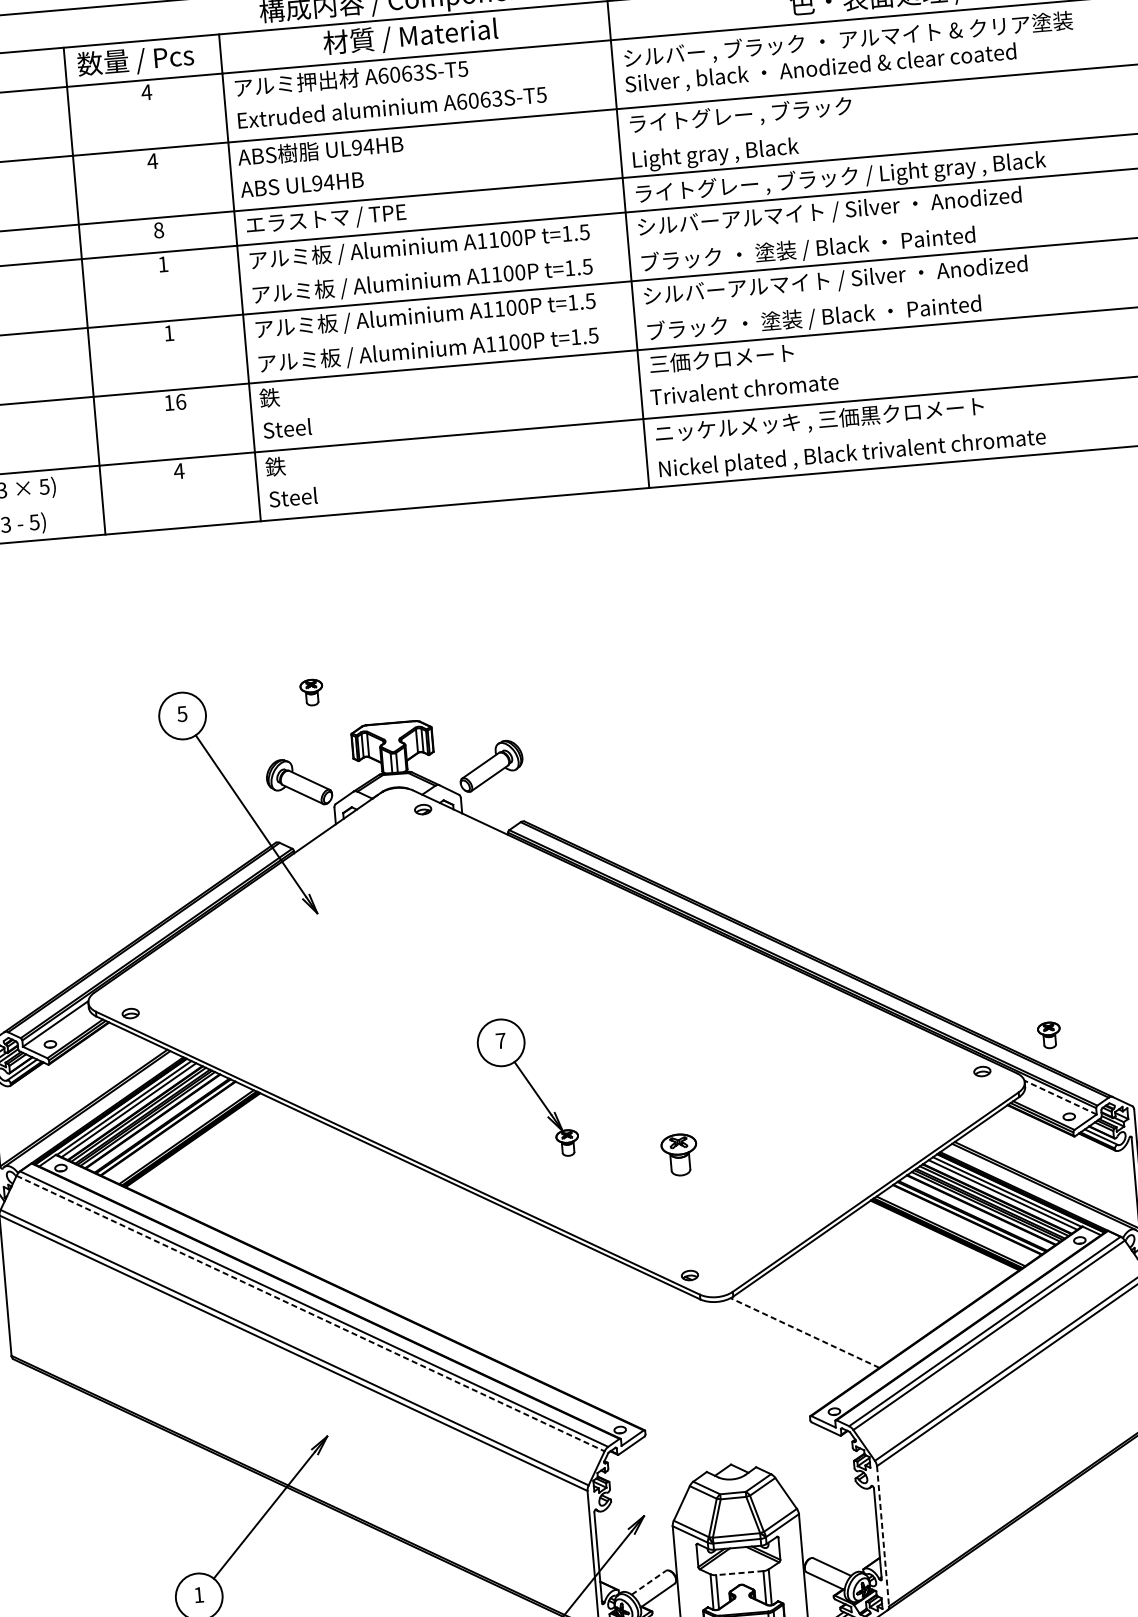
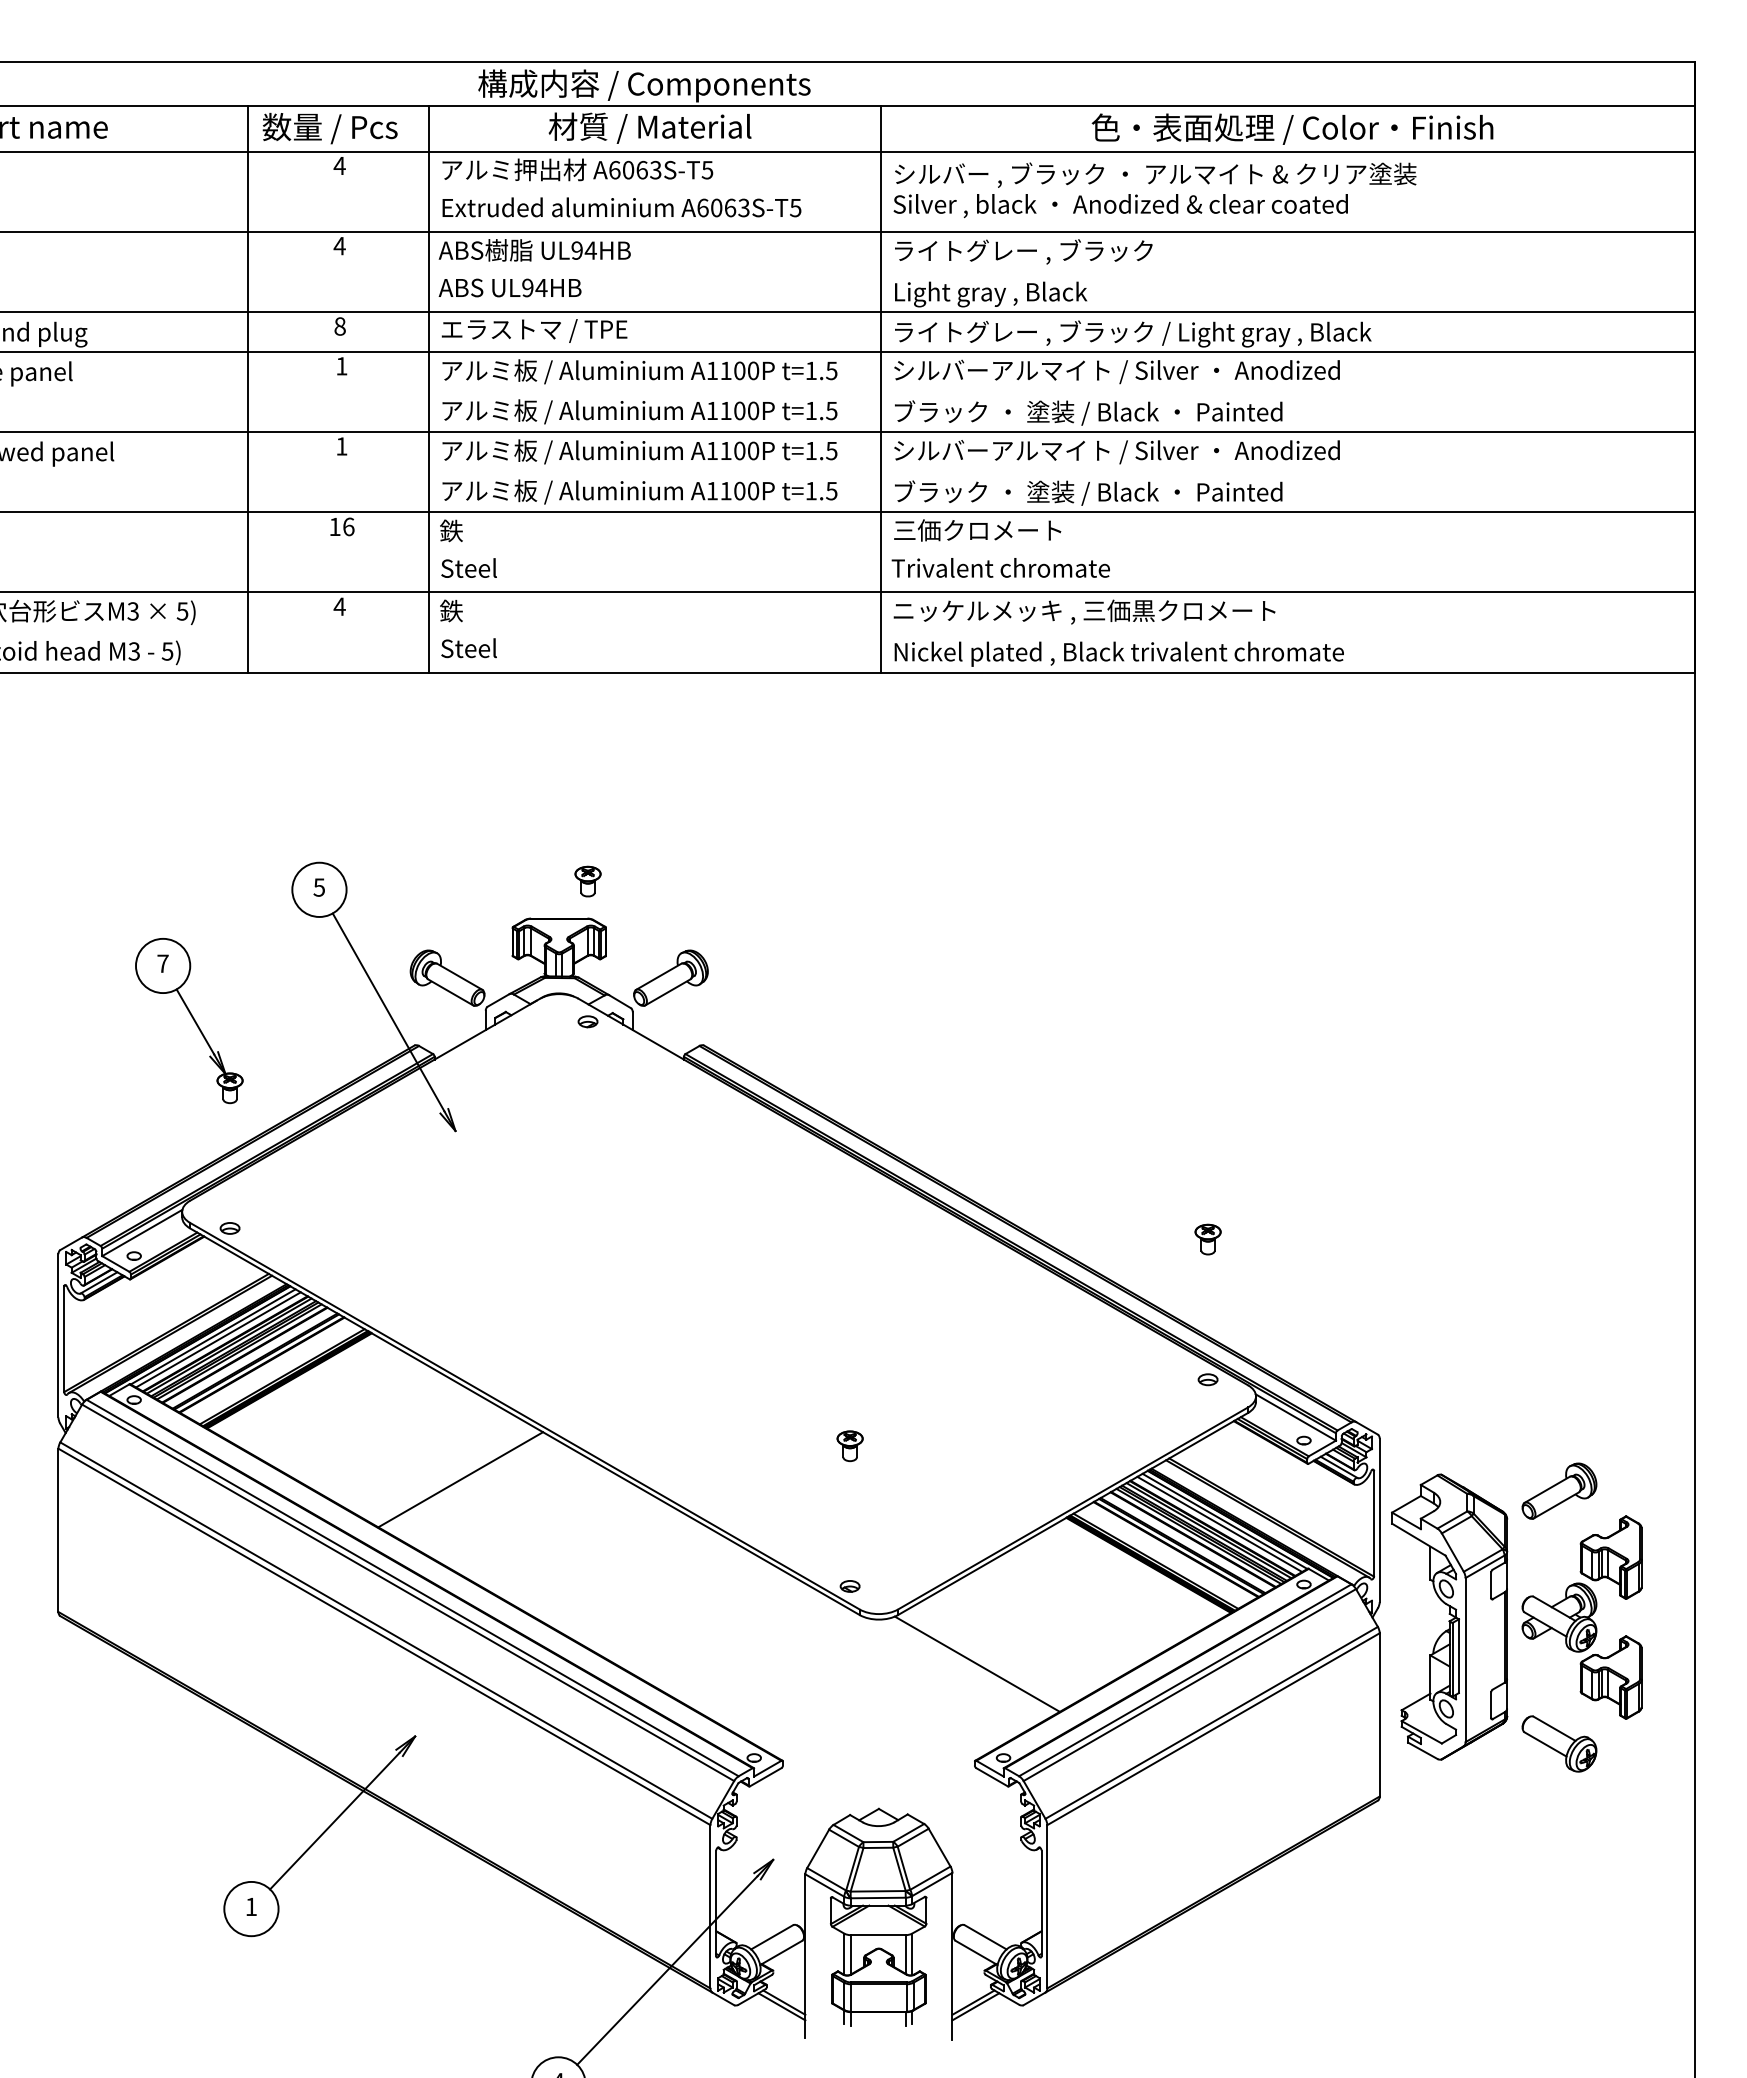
part: (311, 692) -> (587, 881), moved
part: (1048, 1035) -> (1207, 1239), moved
part: (527, 1088) -> (189, 1021), moved
line: (1060, 1097) -> (1295, 1417), dashed -> solid
part: (679, 1155) -> (849, 1446), size x0.62
line: (347, 1212) -> (460, 1479), added
line: (310, 1314) -> (408, 1593), dashed -> solid
line: (804, 1332) -> (976, 1663), dashed -> solid
line: (883, 1536) -> (1047, 1906), dashed -> solid
line: (740, 1573) -> (878, 1935), dashed -> solid
line: (649, 1582) -> (772, 1937), dashed -> solid

